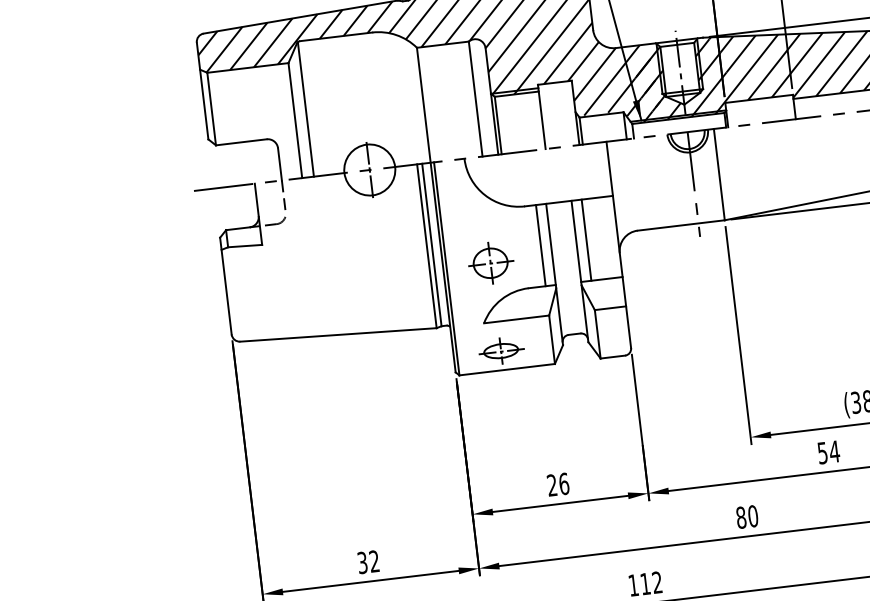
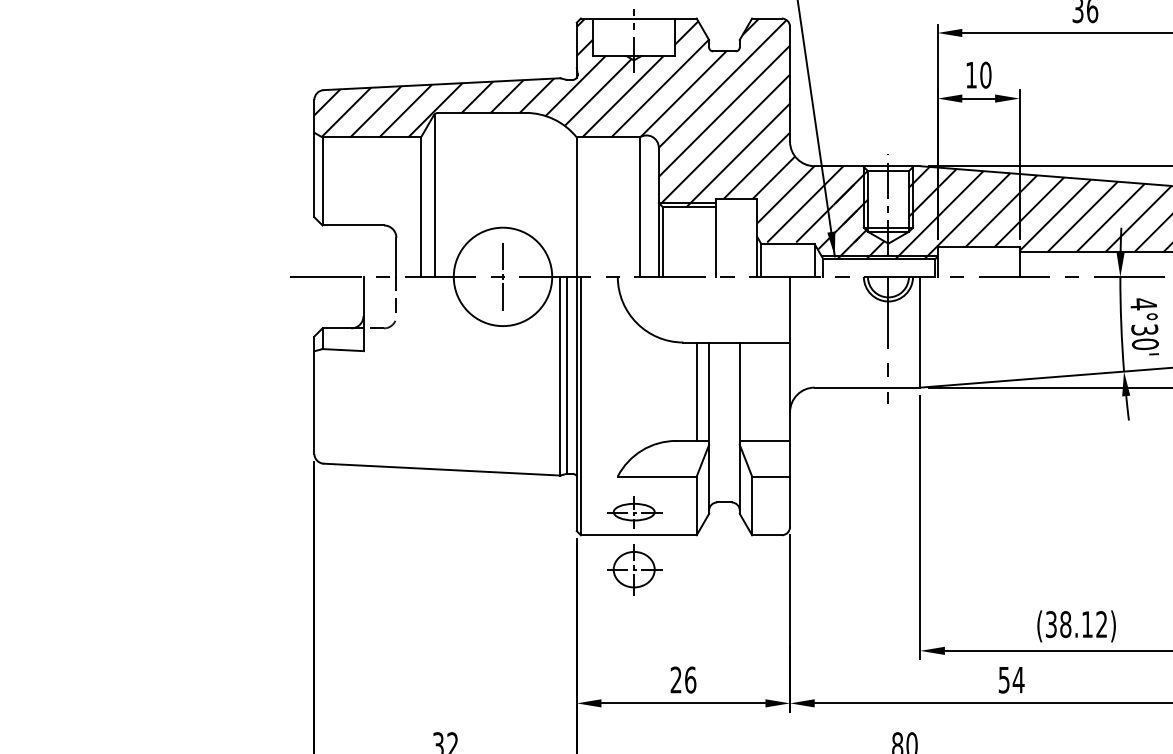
circle: (369, 169) -> (502, 276), size x1.6
line: (586, 239) -> (752, 391), removed
part: (490, 263) -> (634, 569), moved

